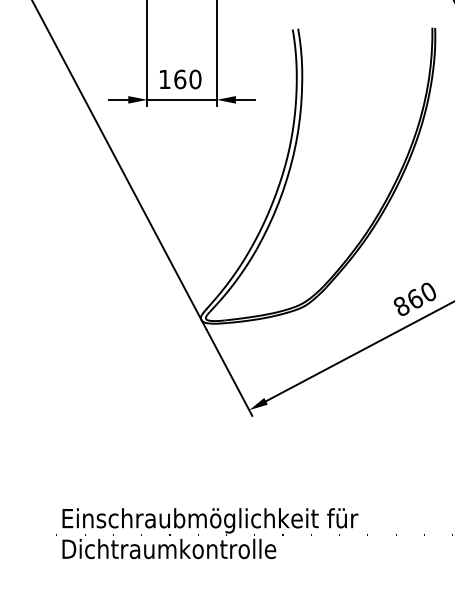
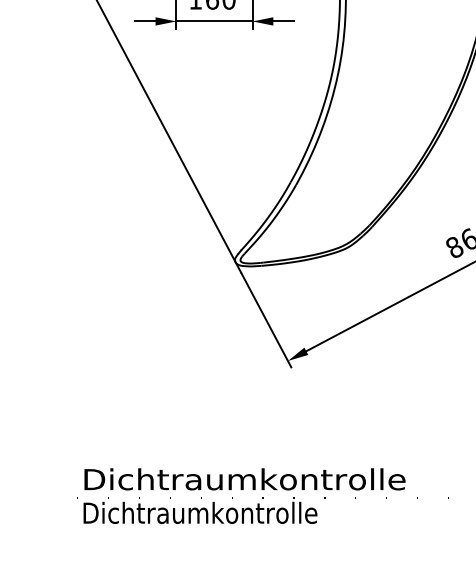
text: (210, 520) -> (245, 481), Einschraubmöglichkeit für -> Dichtraumkontrolle

